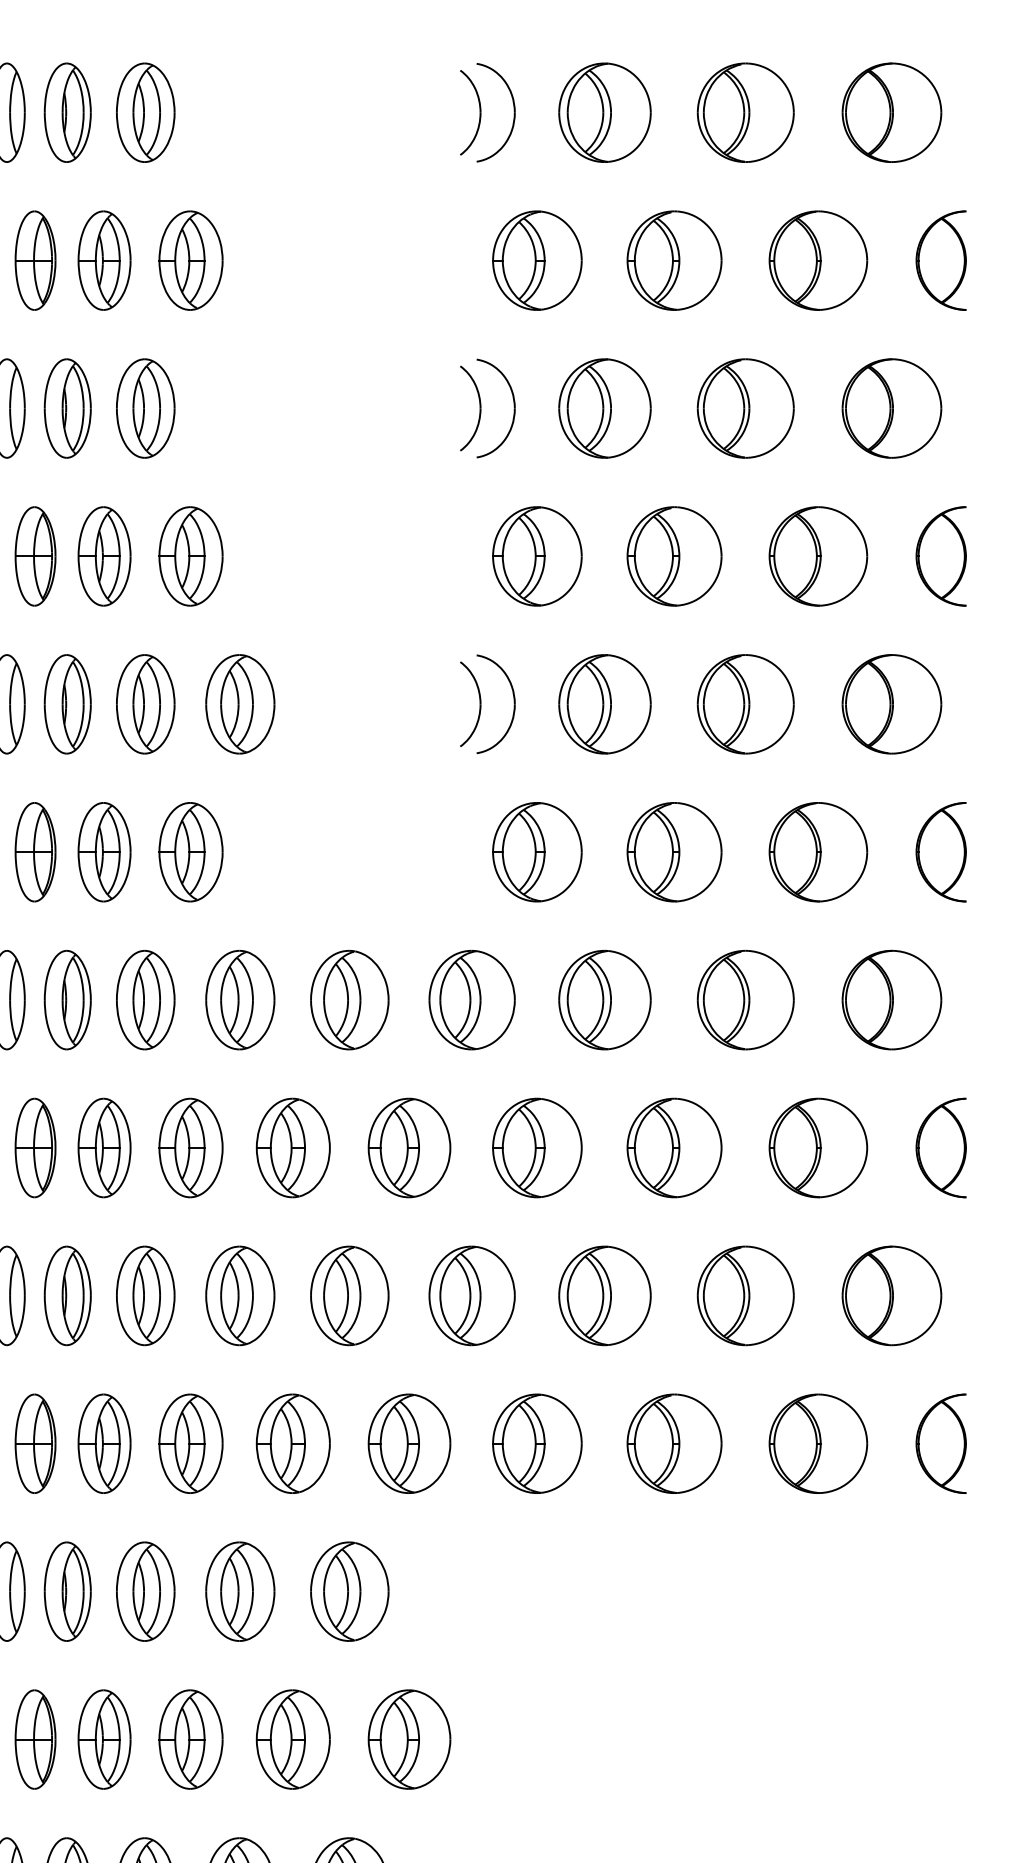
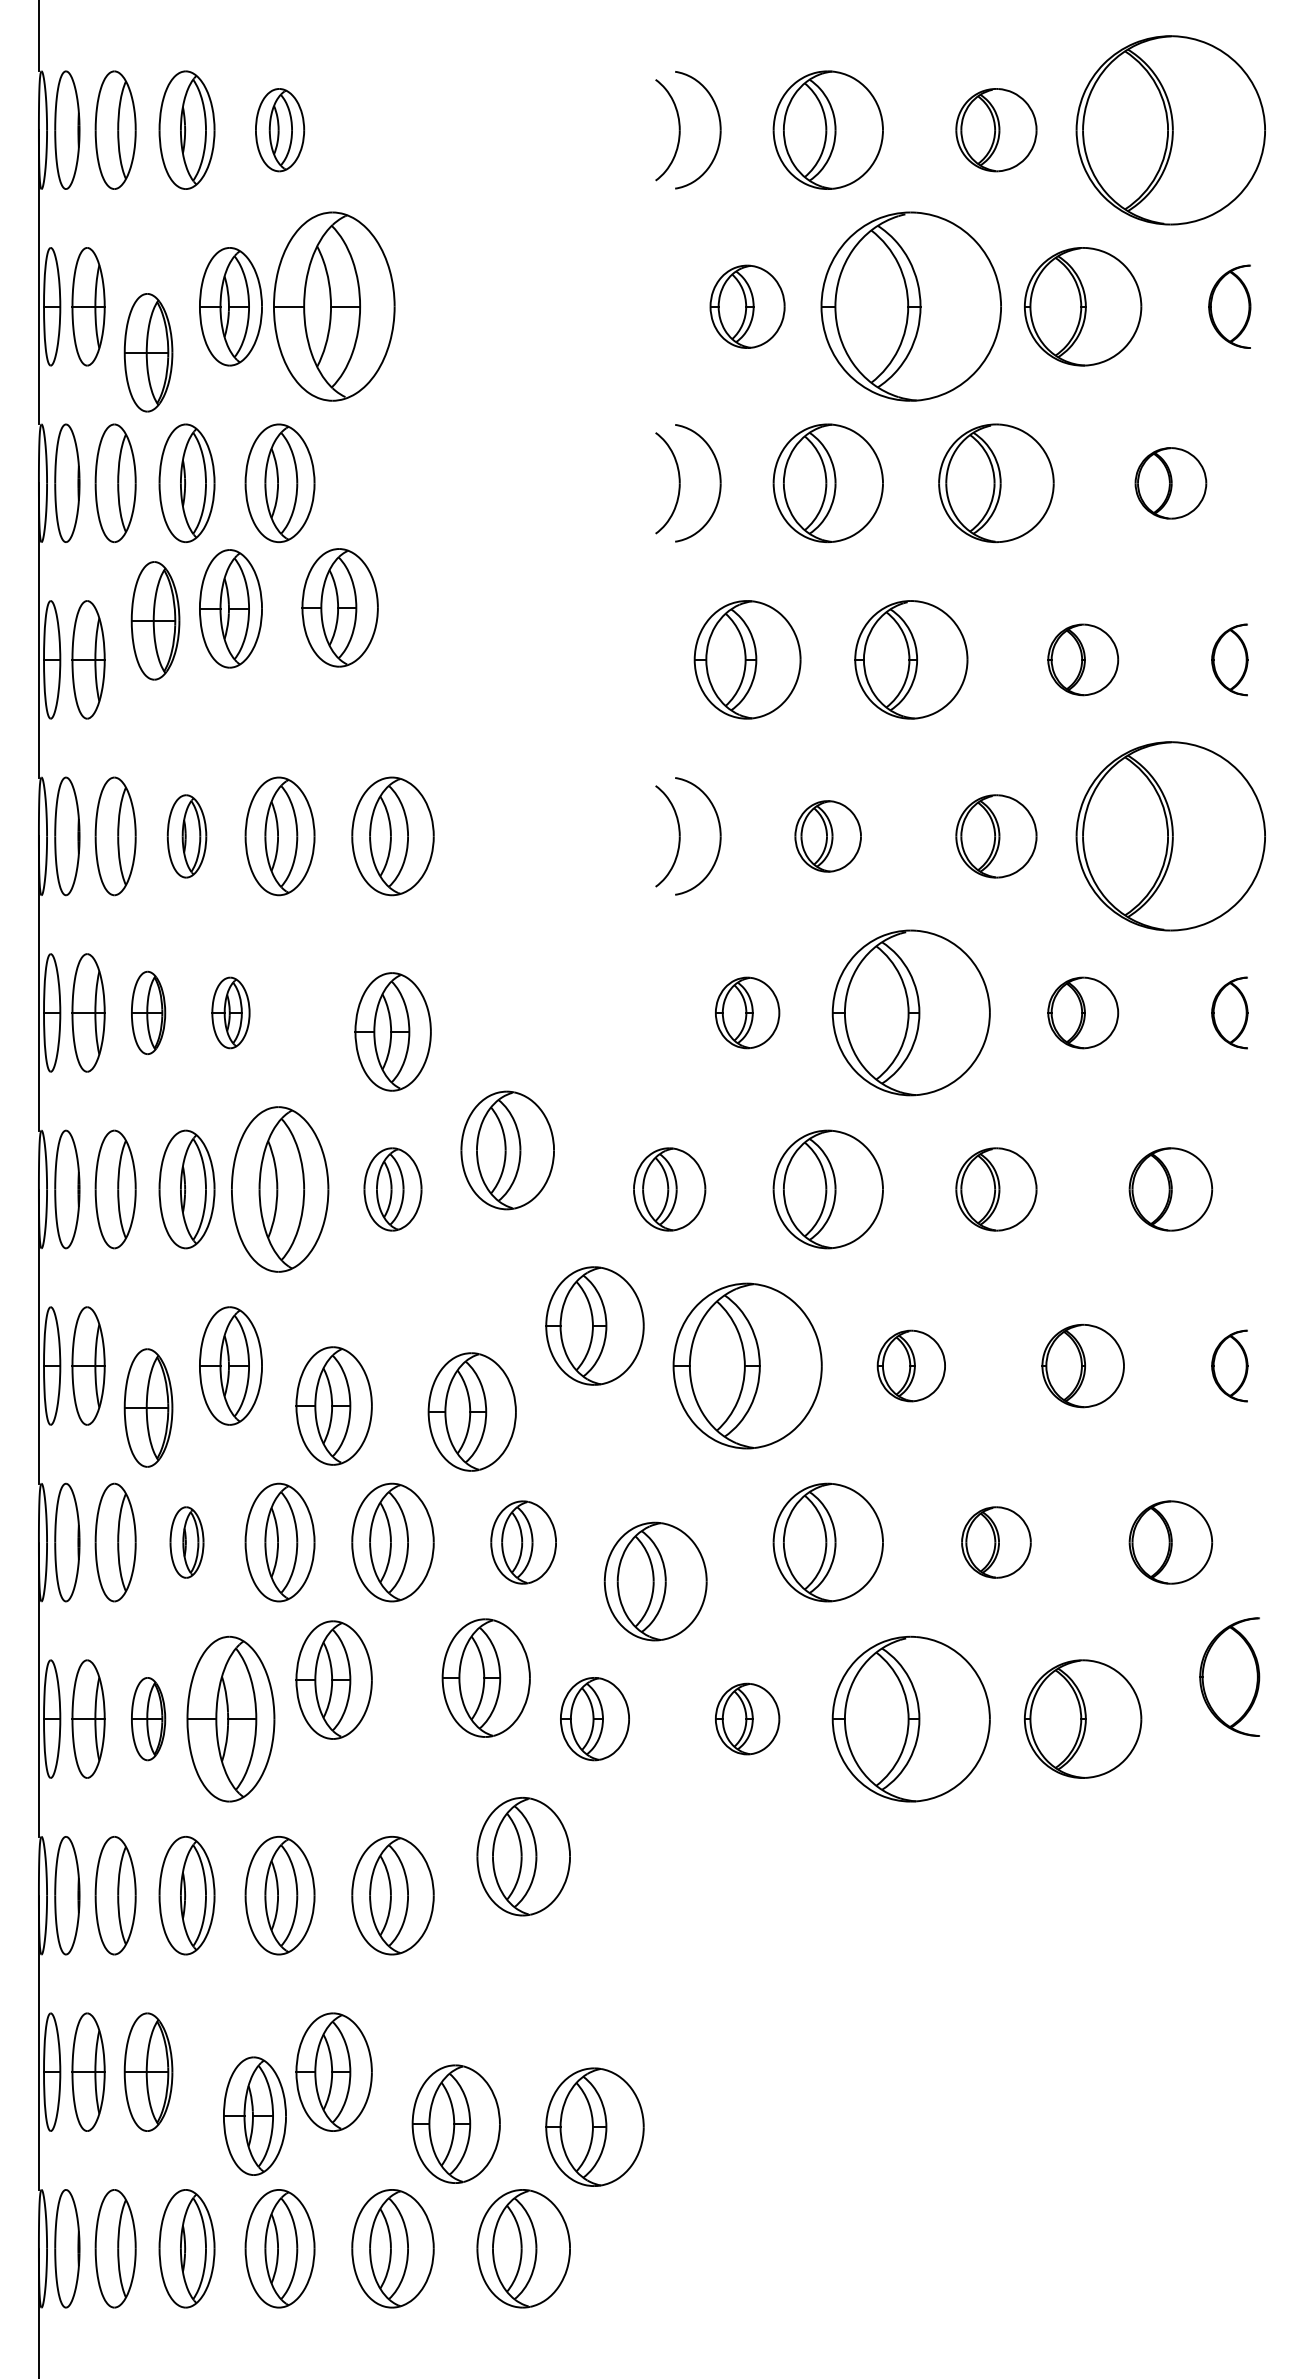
part: (145, 112) -> (279, 129), size x0.7
part: (745, 112) -> (996, 129), size x0.7
part: (891, 112) -> (1170, 129), size x1.6
part: (35, 260) -> (148, 352), moved
part: (190, 260) -> (333, 306), size x1.6
part: (537, 260) -> (747, 306), size x0.7
part: (674, 260) -> (911, 306), size x1.6
part: (941, 260) -> (1229, 306), size x0.7
part: (891, 408) -> (1170, 483), size x0.6
part: (35, 556) -> (155, 620), moved
part: (104, 556) -> (230, 608), moved
part: (190, 556) -> (339, 607), moved
part: (818, 556) -> (1083, 659), size x0.6
part: (941, 556) -> (1229, 659), size x0.6
part: (67, 704) -> (186, 836), size x0.7
part: (604, 704) -> (827, 836), size x0.6
part: (745, 704) -> (996, 836), size x0.7
part: (891, 704) -> (1170, 836), size x1.6
part: (35, 851) -> (148, 1012), size x0.7
part: (104, 851) -> (230, 1012), size x0.6
part: (190, 851) -> (392, 1031), moved
part: (537, 851) -> (747, 1012), size x0.6
part: (674, 851) -> (911, 1012), size x1.4
part: (818, 851) -> (1083, 1012), size x0.6
part: (941, 851) -> (1229, 1012), size x0.6
part: (145, 1000) -> (279, 1189), size x1.4
part: (239, 1000) -> (392, 1189), size x0.7
part: (349, 1000) -> (507, 1150), moved
part: (471, 1000) -> (669, 1189), size x0.7
part: (745, 1000) -> (996, 1189), size x0.7
part: (891, 1000) -> (1170, 1189), size x0.7
part: (35, 1147) -> (148, 1407), moved
part: (190, 1147) -> (333, 1405), moved
part: (292, 1147) -> (471, 1411), moved
part: (409, 1147) -> (594, 1325), moved
part: (537, 1147) -> (747, 1365), size x1.4
part: (674, 1147) -> (911, 1365), size x0.6
part: (818, 1147) -> (1083, 1365), size x0.7
part: (941, 1147) -> (1229, 1365), size x0.6
part: (67, 1295) -> (186, 1542), size x0.6
part: (349, 1295) -> (523, 1542), size x0.7
part: (471, 1295) -> (655, 1581), moved
part: (745, 1295) -> (996, 1542), size x0.6
part: (891, 1295) -> (1170, 1542), size x0.7
part: (35, 1443) -> (148, 1718), size x0.7
part: (104, 1443) -> (230, 1718), size x1.4
part: (190, 1443) -> (333, 1679), moved
part: (292, 1443) -> (485, 1677), moved
part: (409, 1443) -> (594, 1718), size x0.7
part: (537, 1443) -> (747, 1718), size x0.6
part: (674, 1443) -> (911, 1718), size x1.4
part: (941, 1443) -> (1229, 1676), moved
part: (349, 1591) -> (523, 1856), moved
part: (104, 1738) -> (254, 2115), moved
part: (292, 1738) -> (455, 2123), moved
part: (409, 1738) -> (594, 2126), moved

